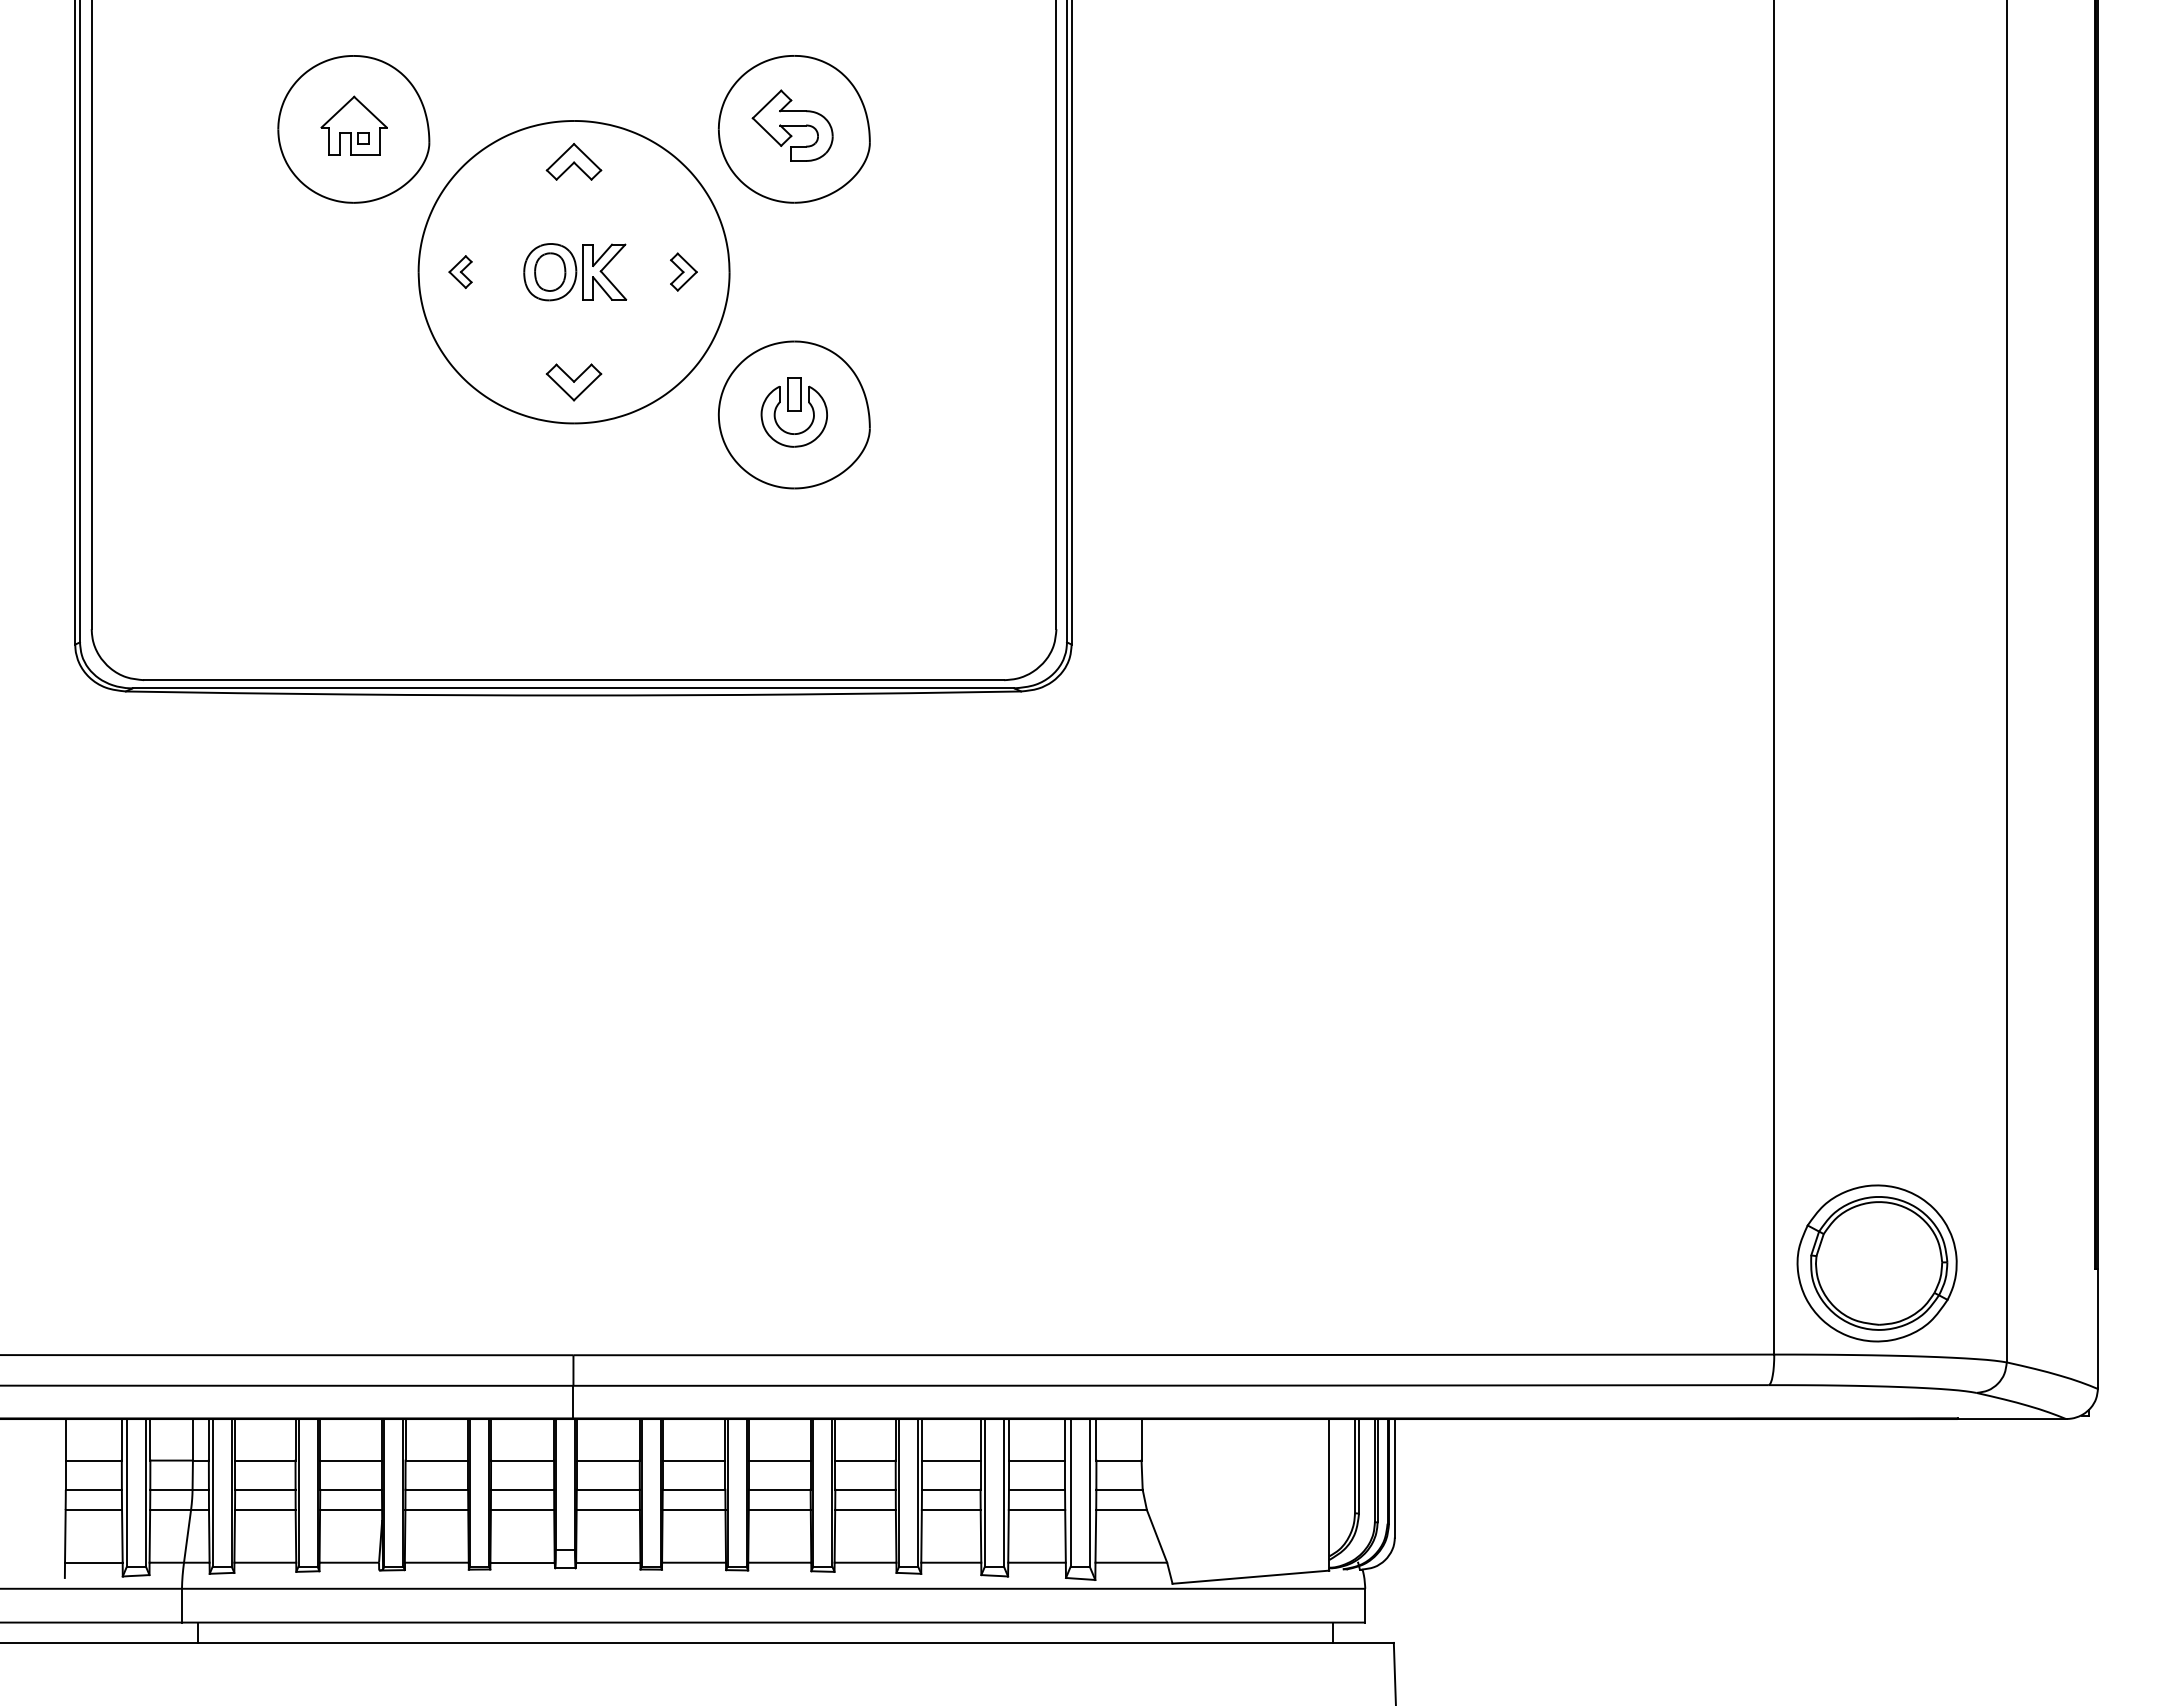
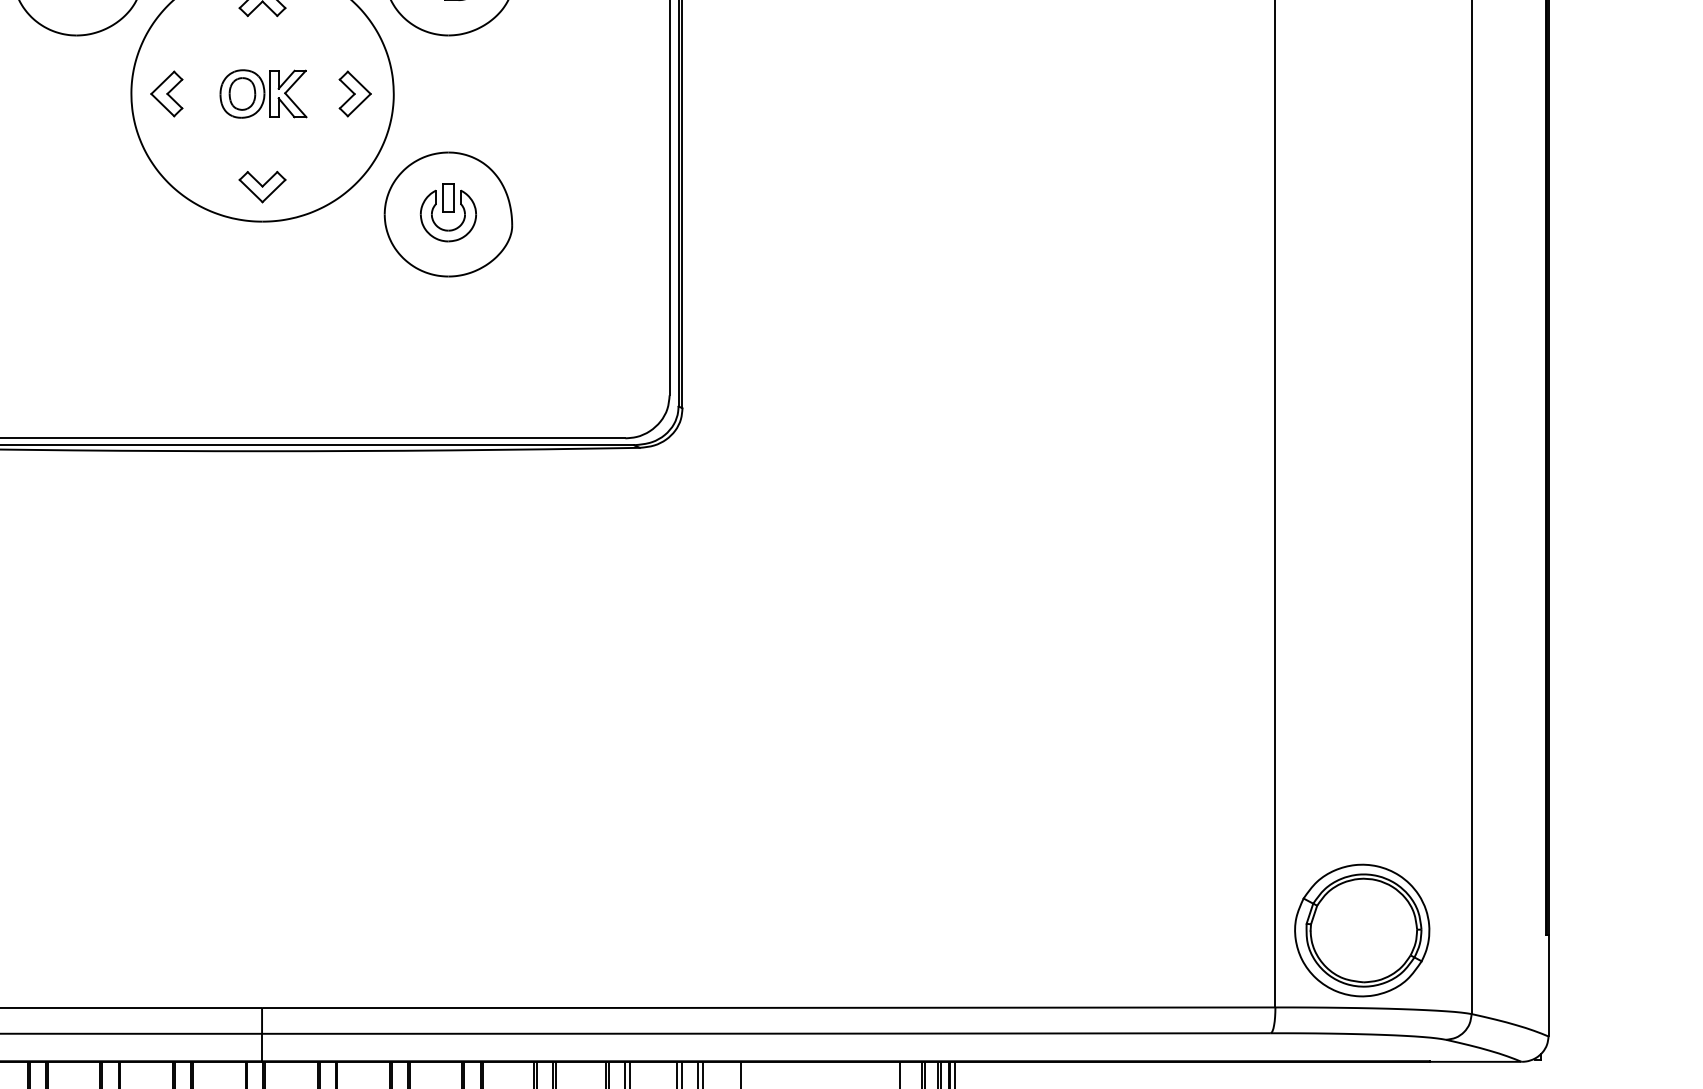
part: (460, 271) -> (166, 93), size x1.67
part: (683, 271) -> (354, 93), size x1.43

